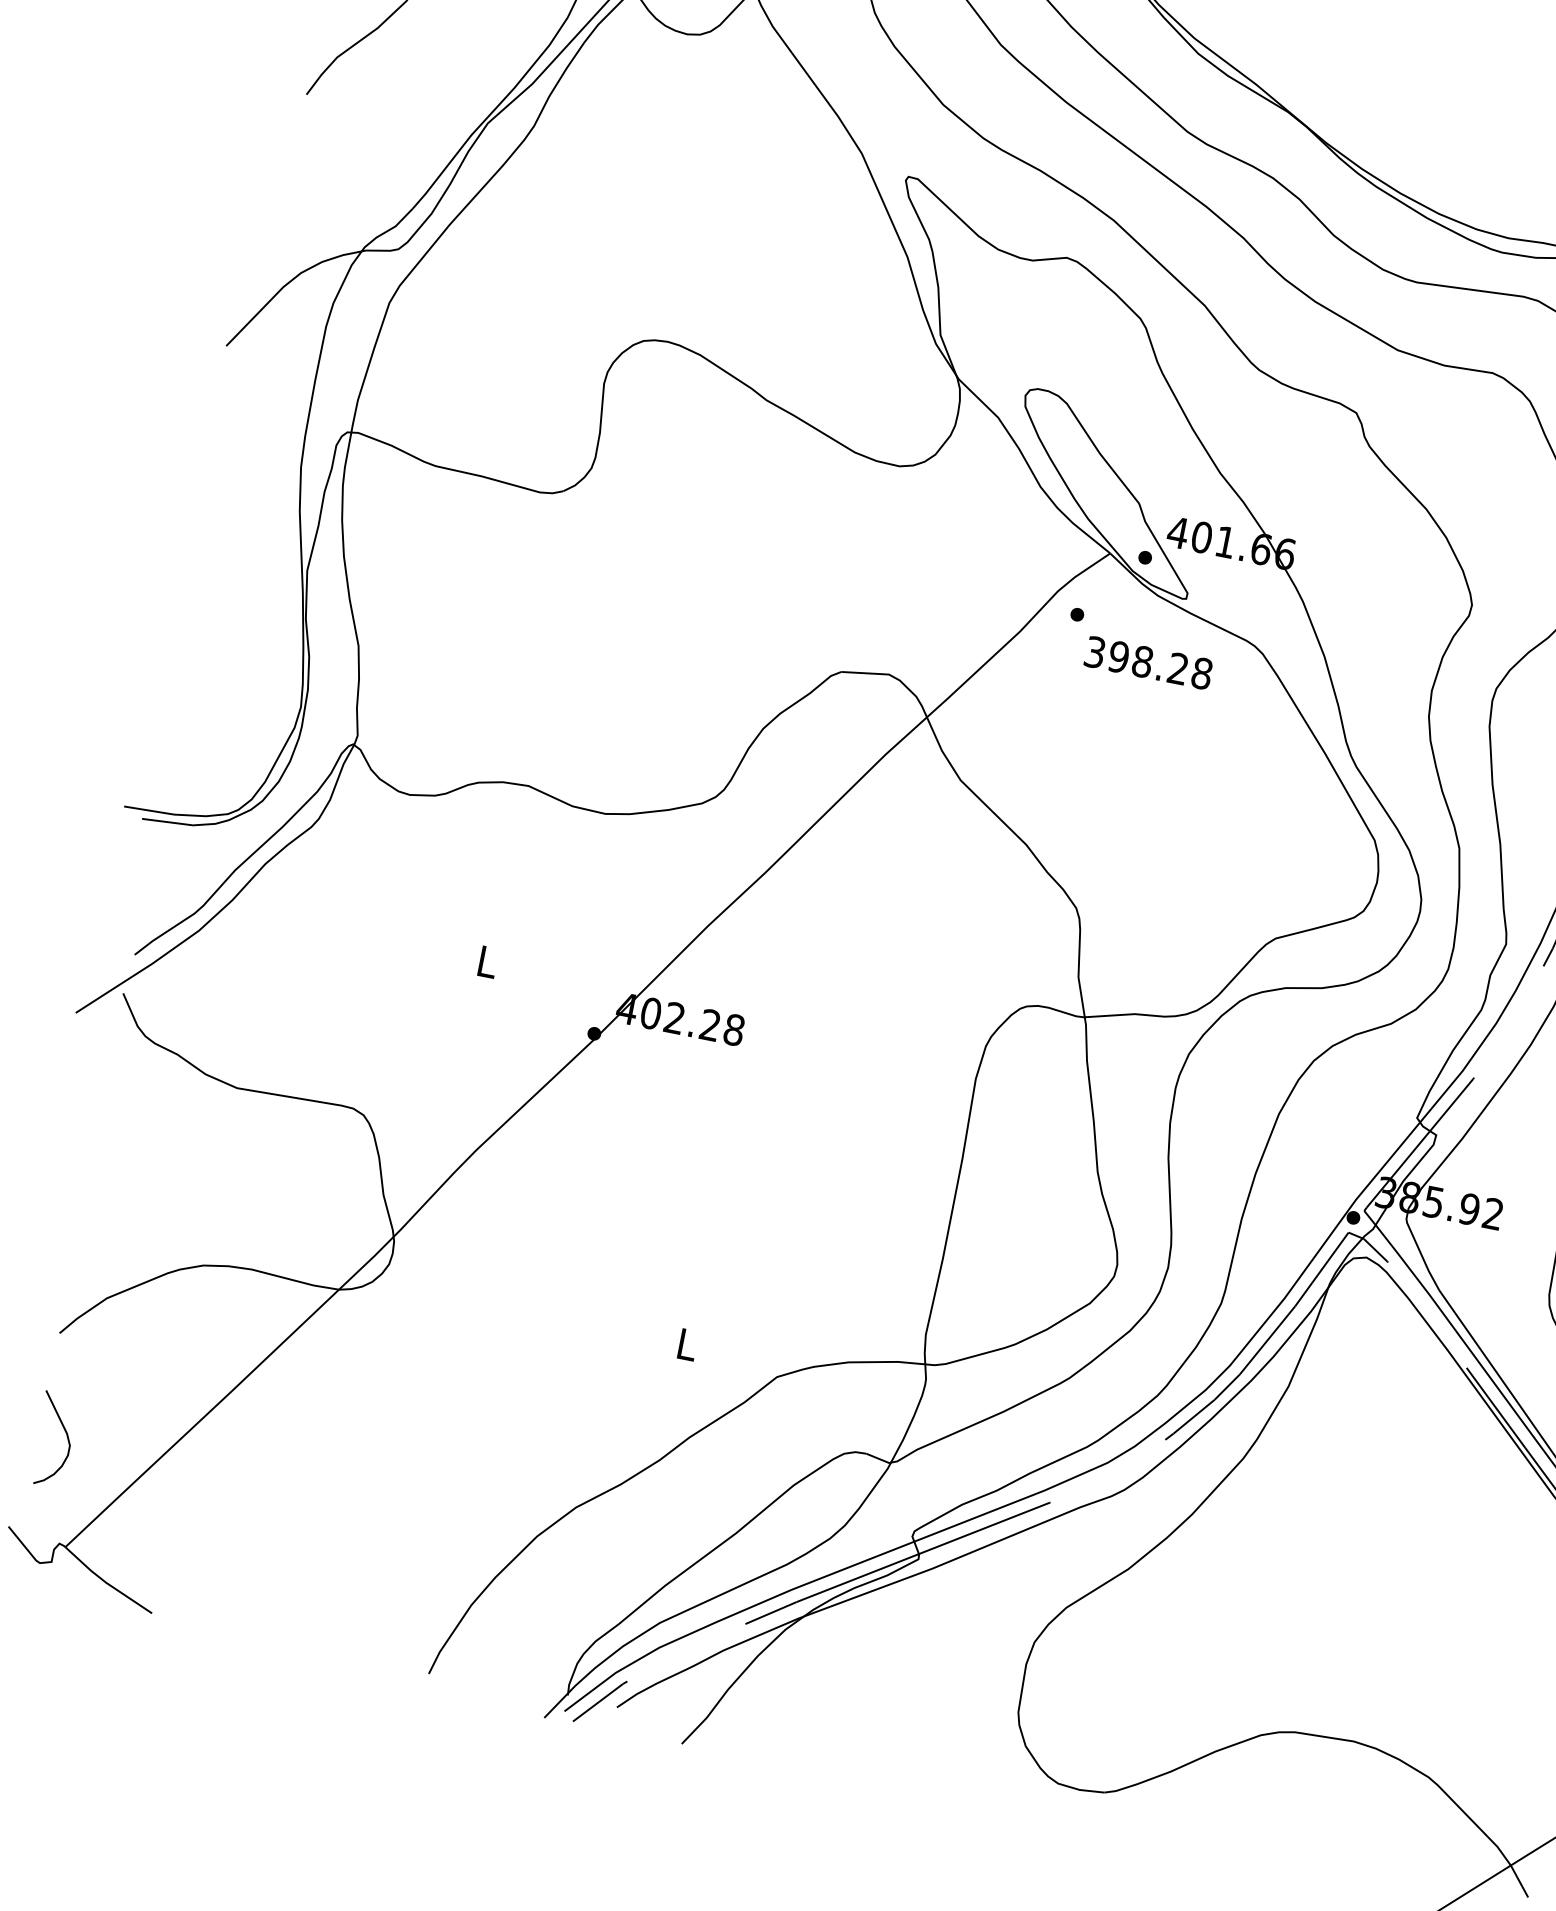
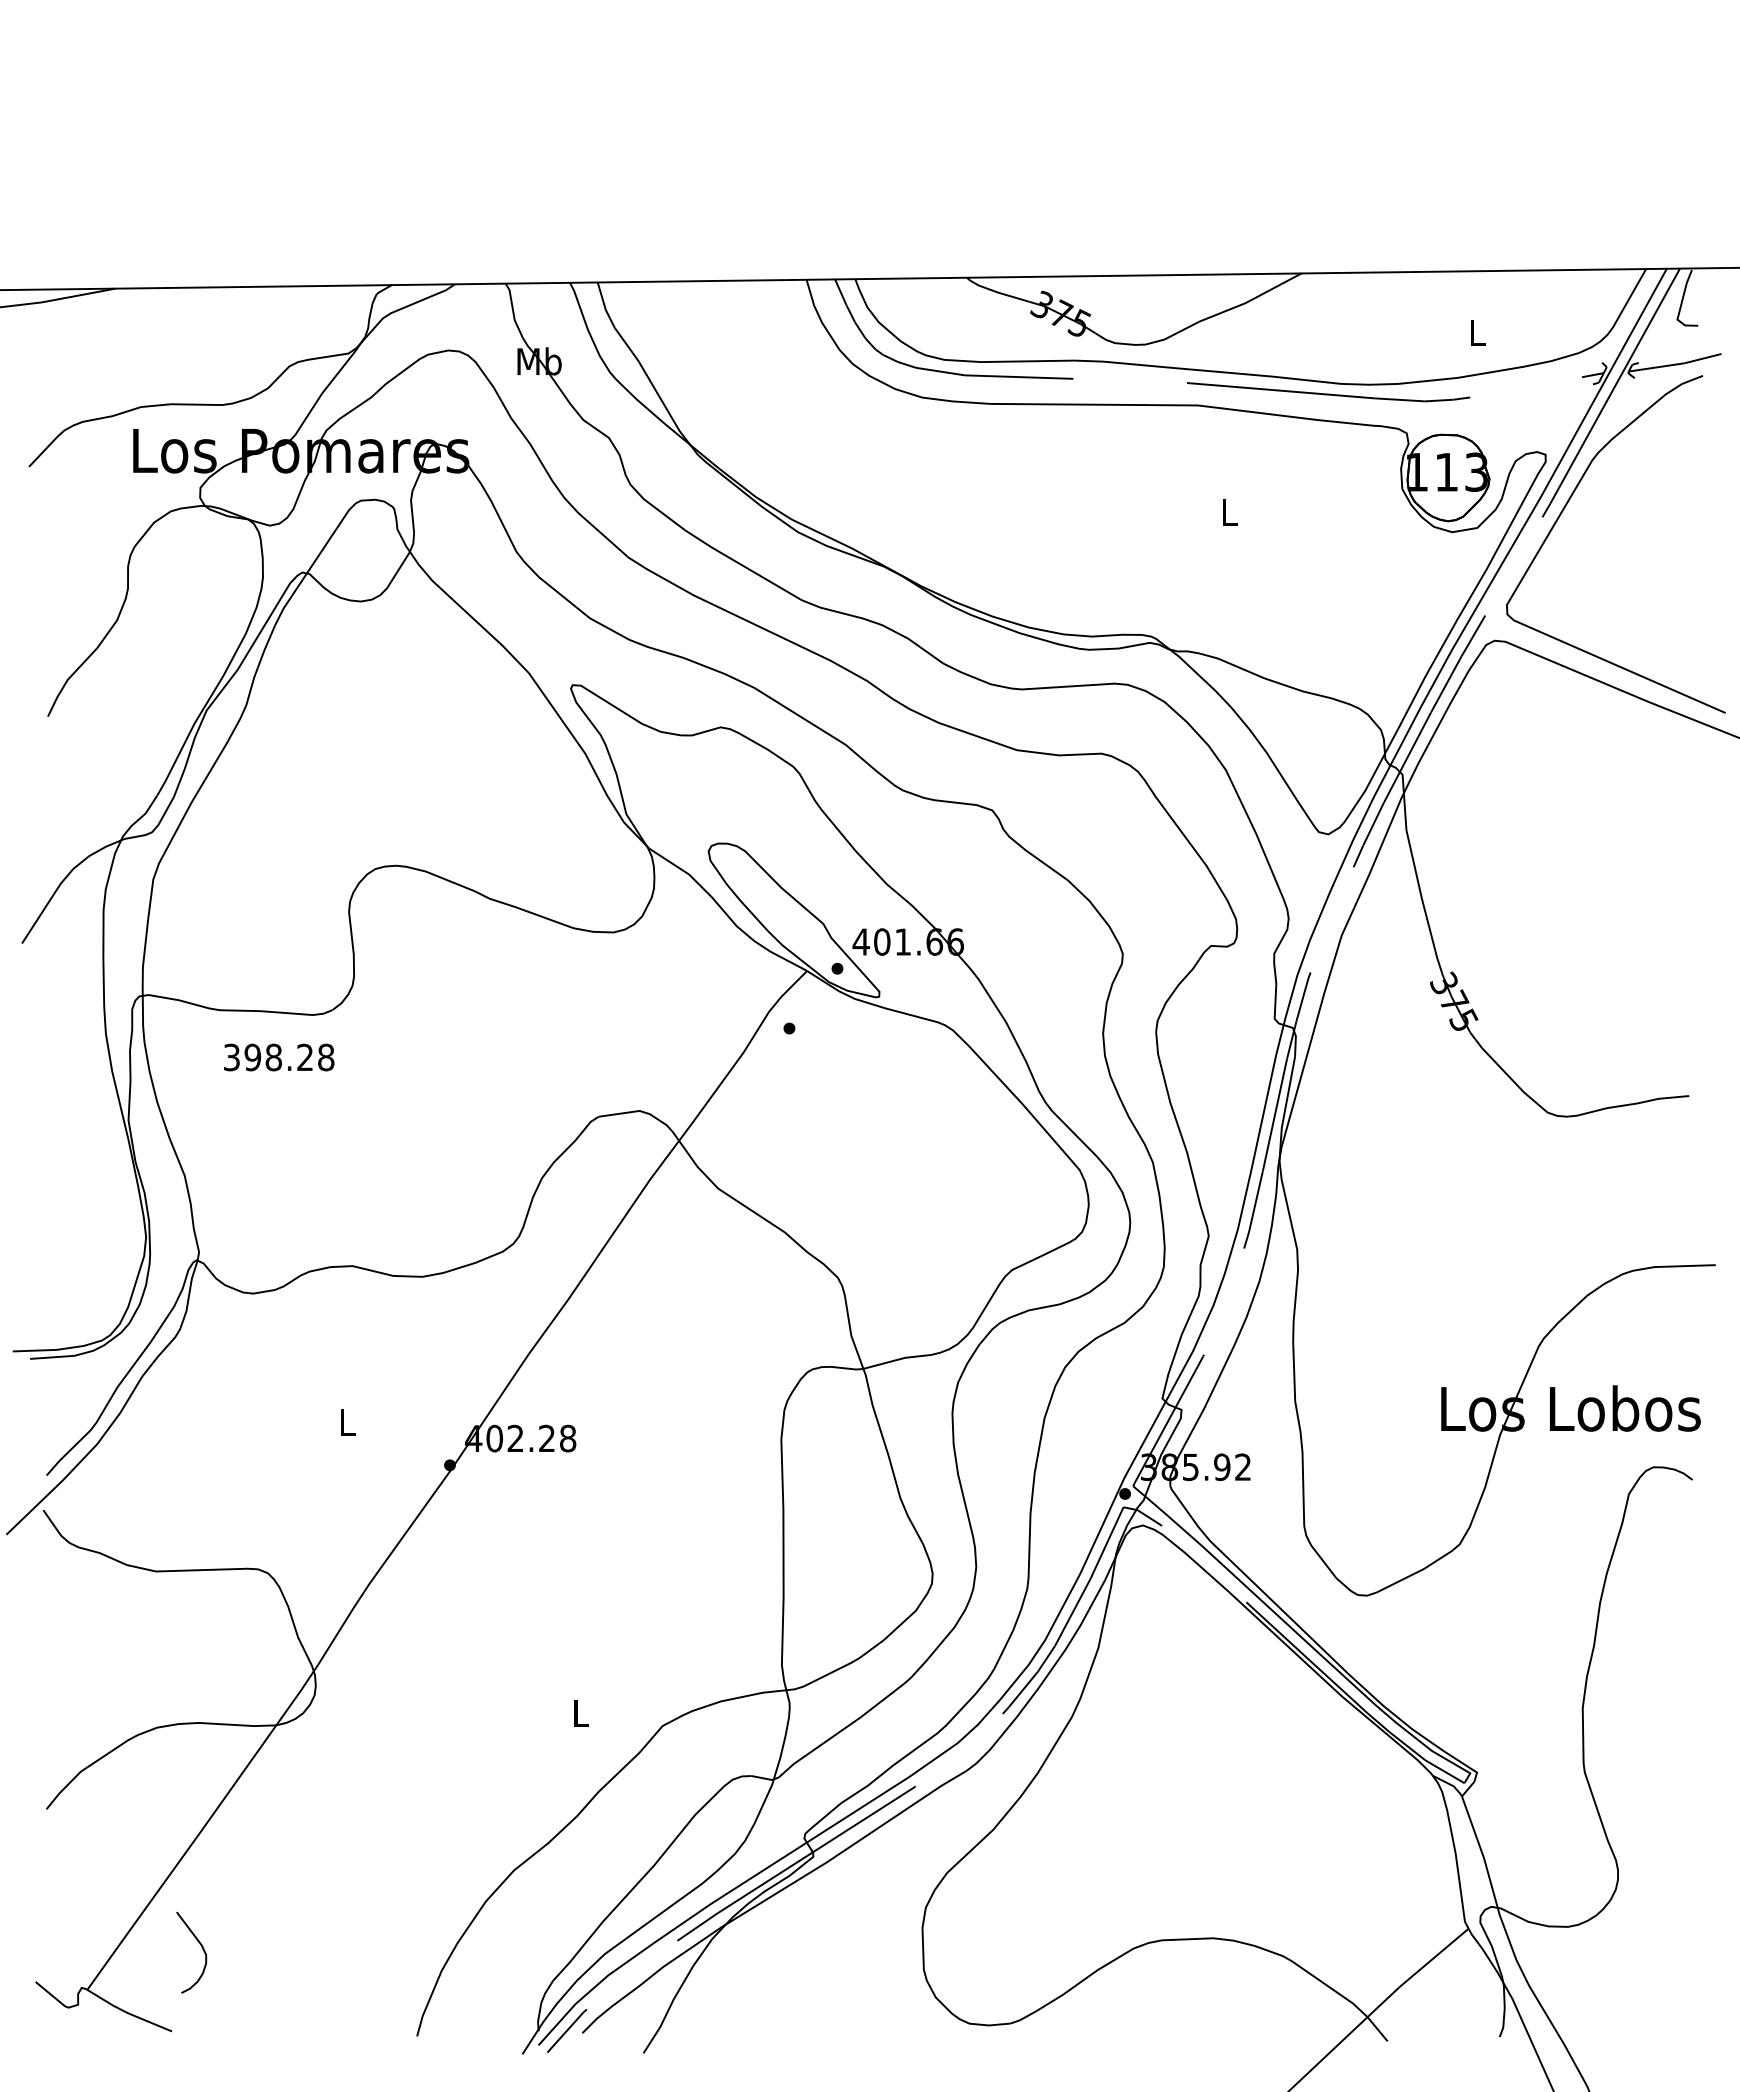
text: (1149, 663) -> (279, 1057), moved
curve: (66, 1436) -> (201, 1947), moved

